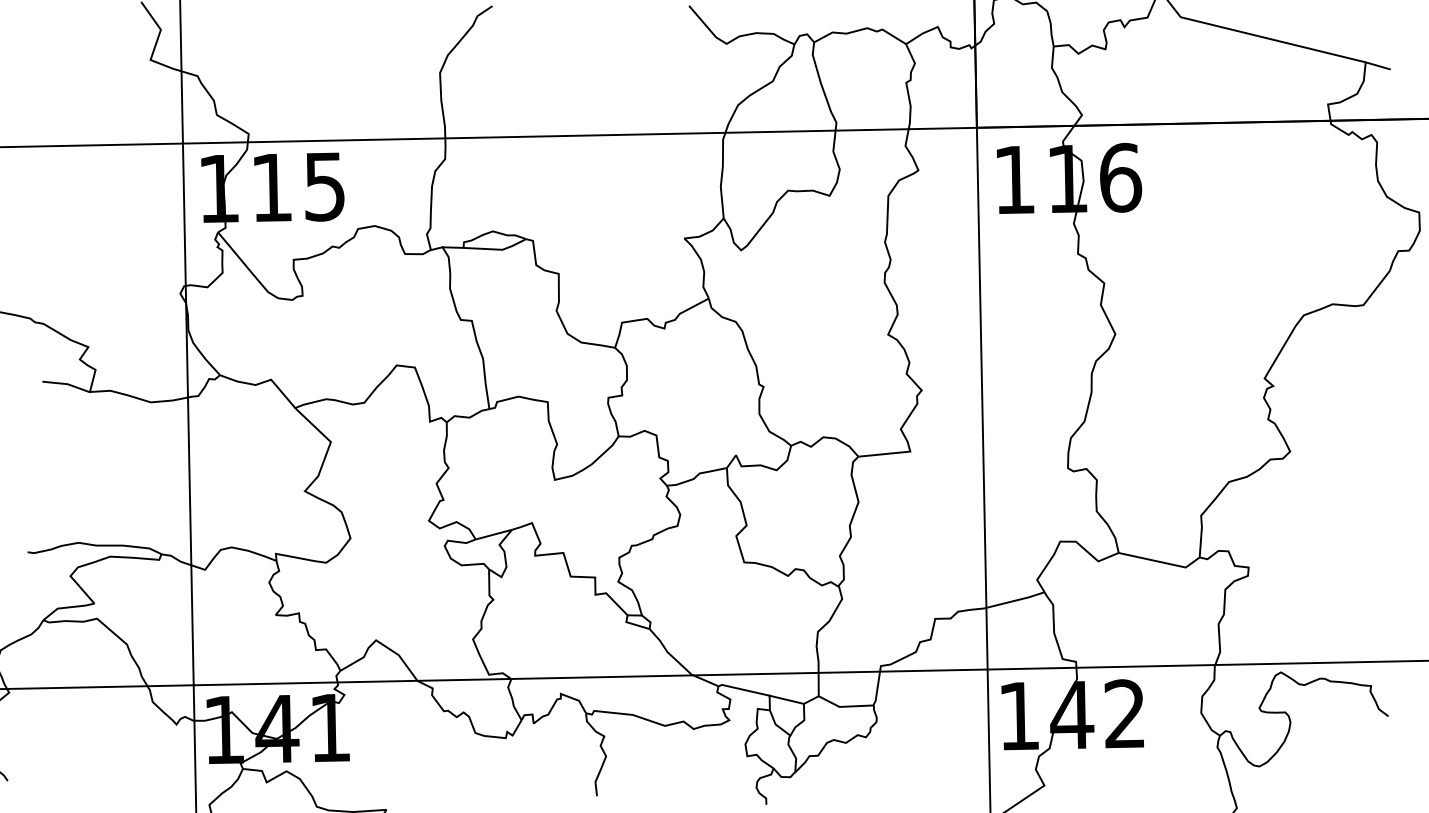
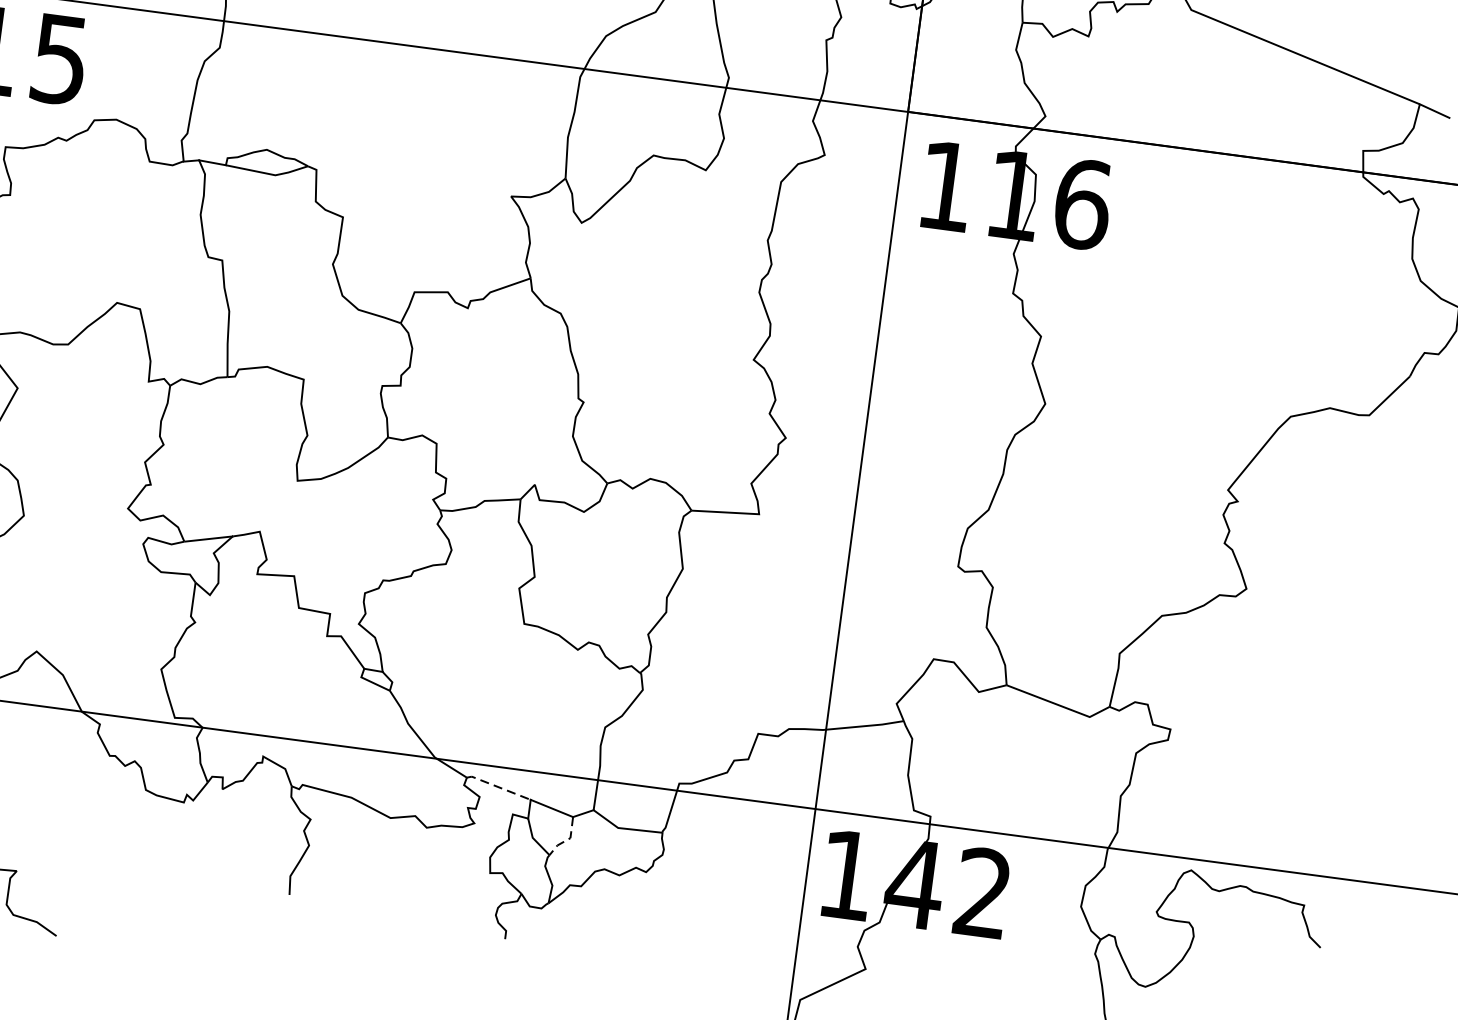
line: (743, 689) -> (498, 786), solid -> dashed
line: (802, 722) -> (567, 840), solid -> dashed

